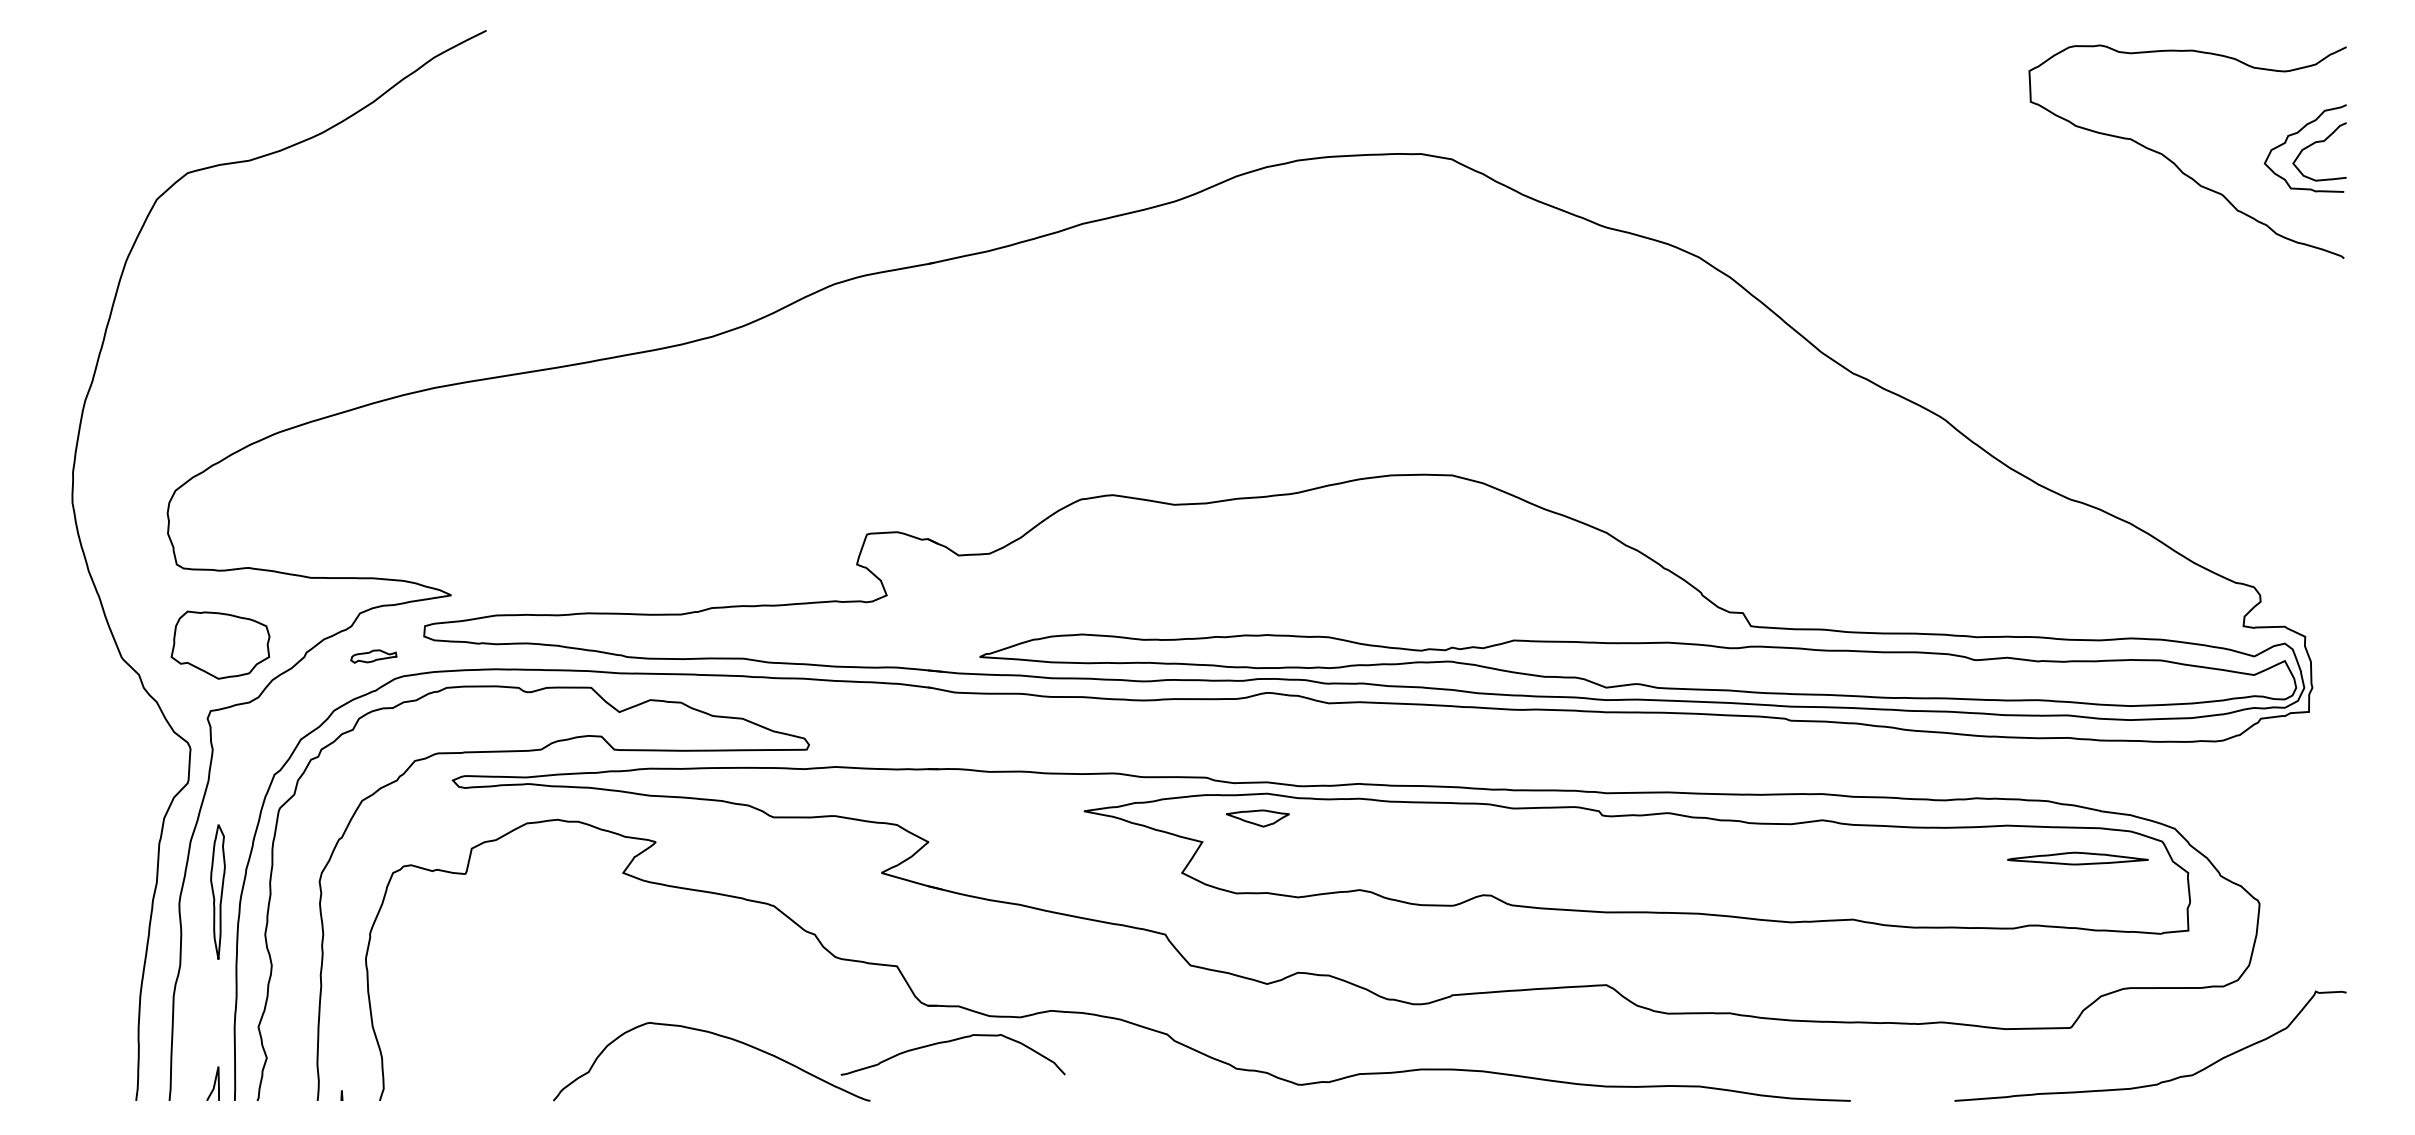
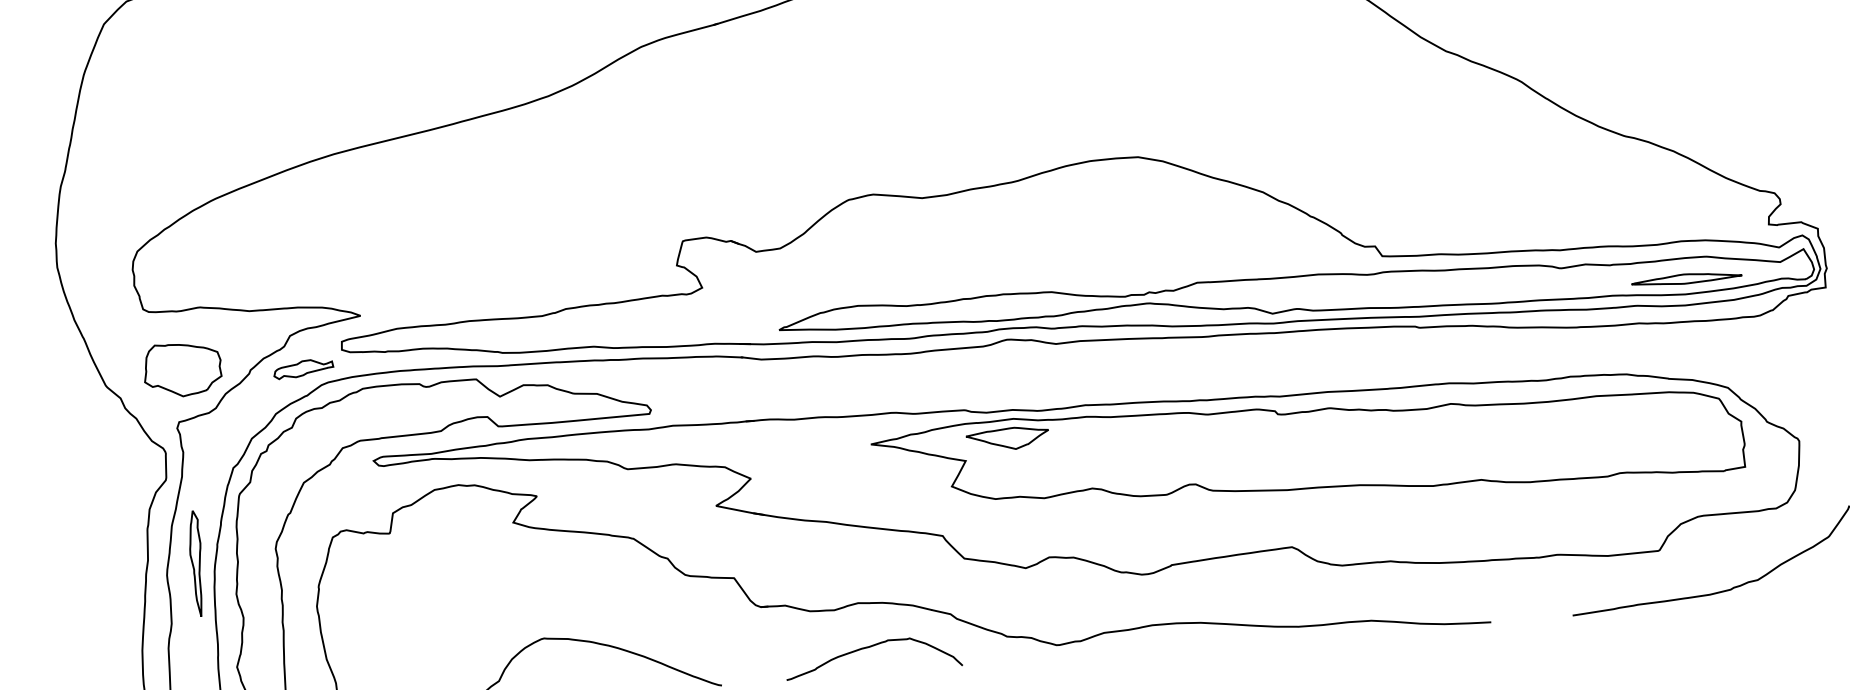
part: (373, 656) -> (303, 368), size x1.67
part: (1257, 818) -> (1007, 438), size x1.67
part: (2077, 858) -> (1686, 278), moved
curve: (949, 1042) -> (869, 647), moved

